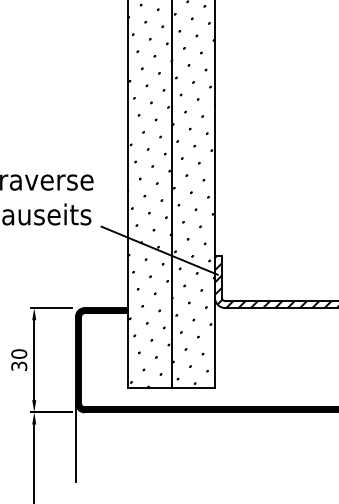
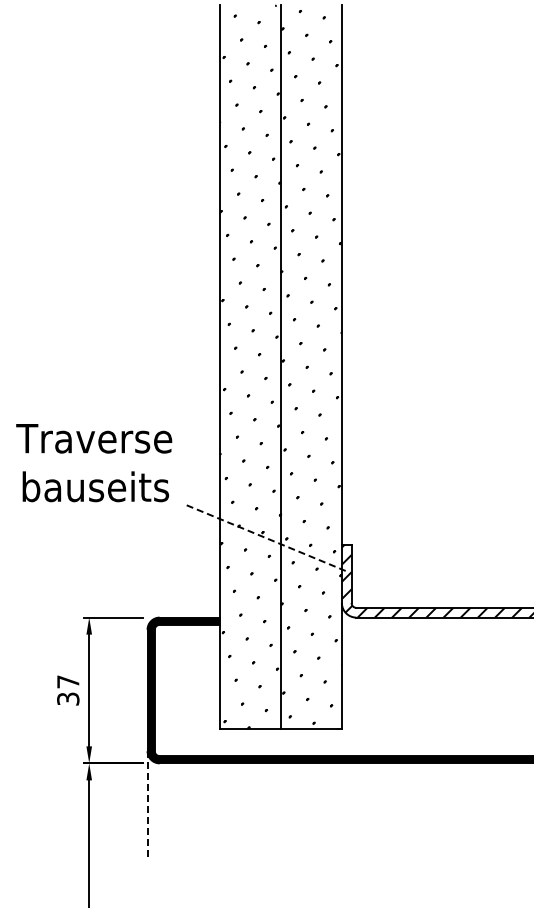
line: (159, 250) -> (264, 537), solid -> dashed
text: (19, 353) -> (68, 681), 30 -> 37
line: (75, 442) -> (147, 805), solid -> dashed

